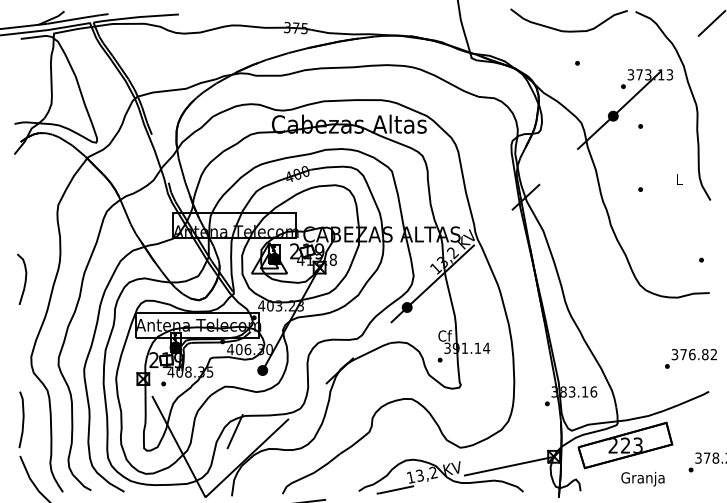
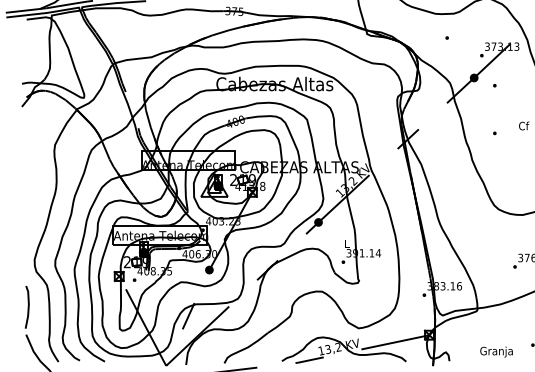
text: (679, 179) -> (524, 125), L -> Cf
curve: (24, 280) -> (29, 202), removed
text: (445, 335) -> (347, 243), Cf -> L
part: (625, 445) -> (483, 326), removed

